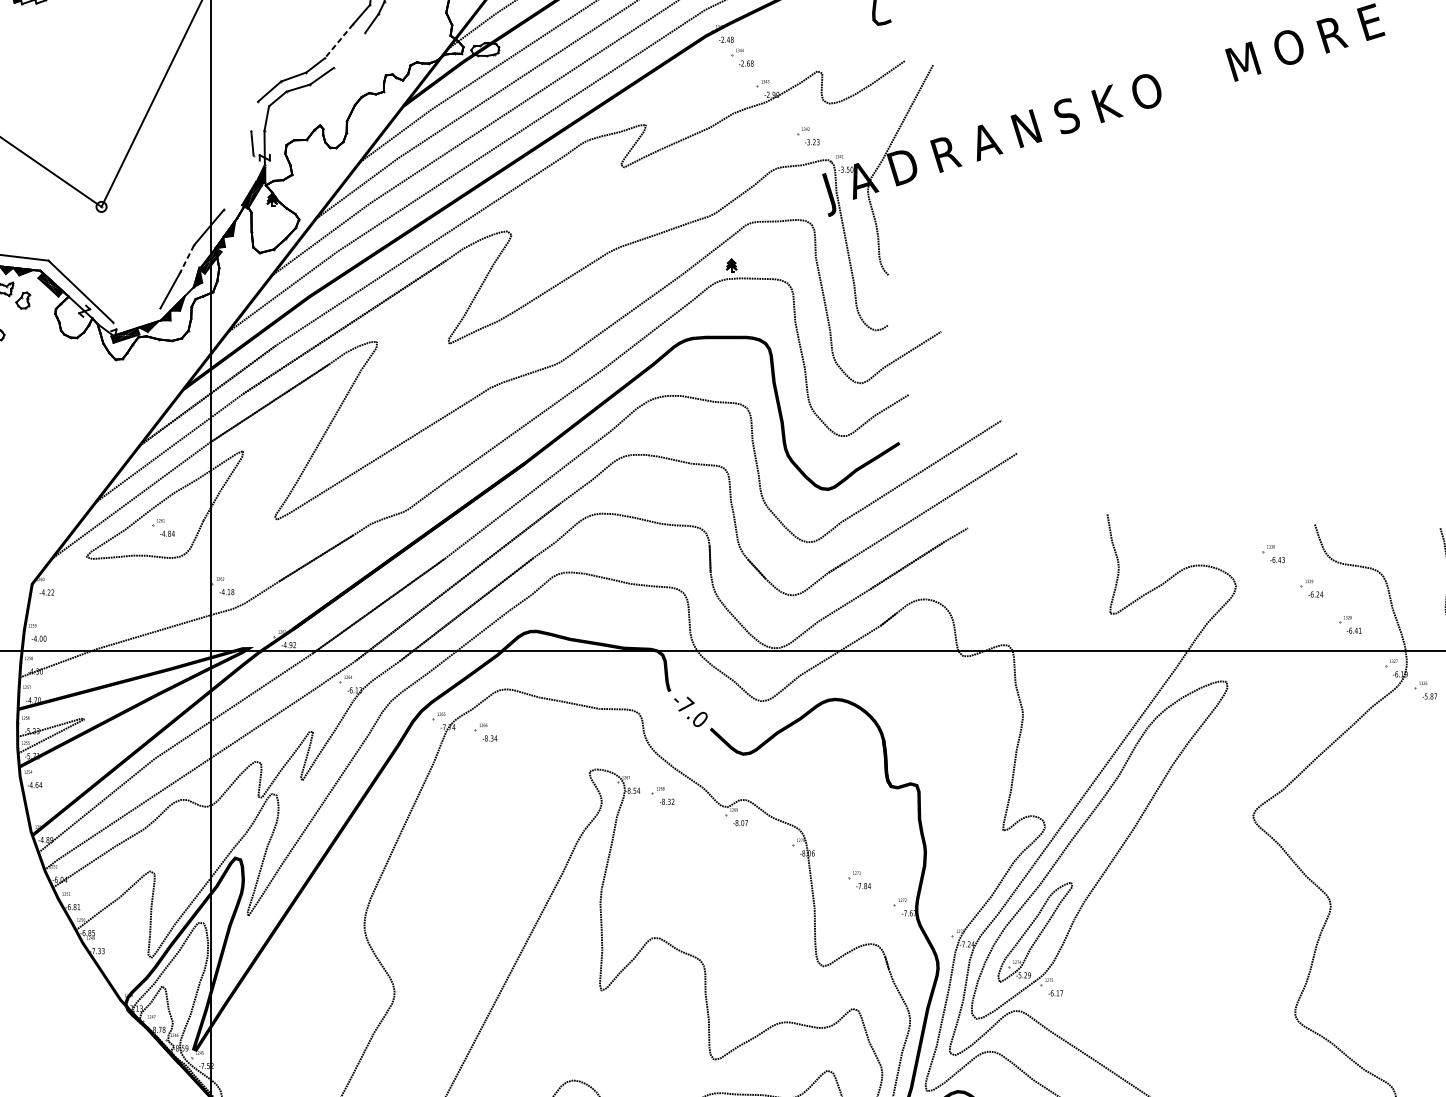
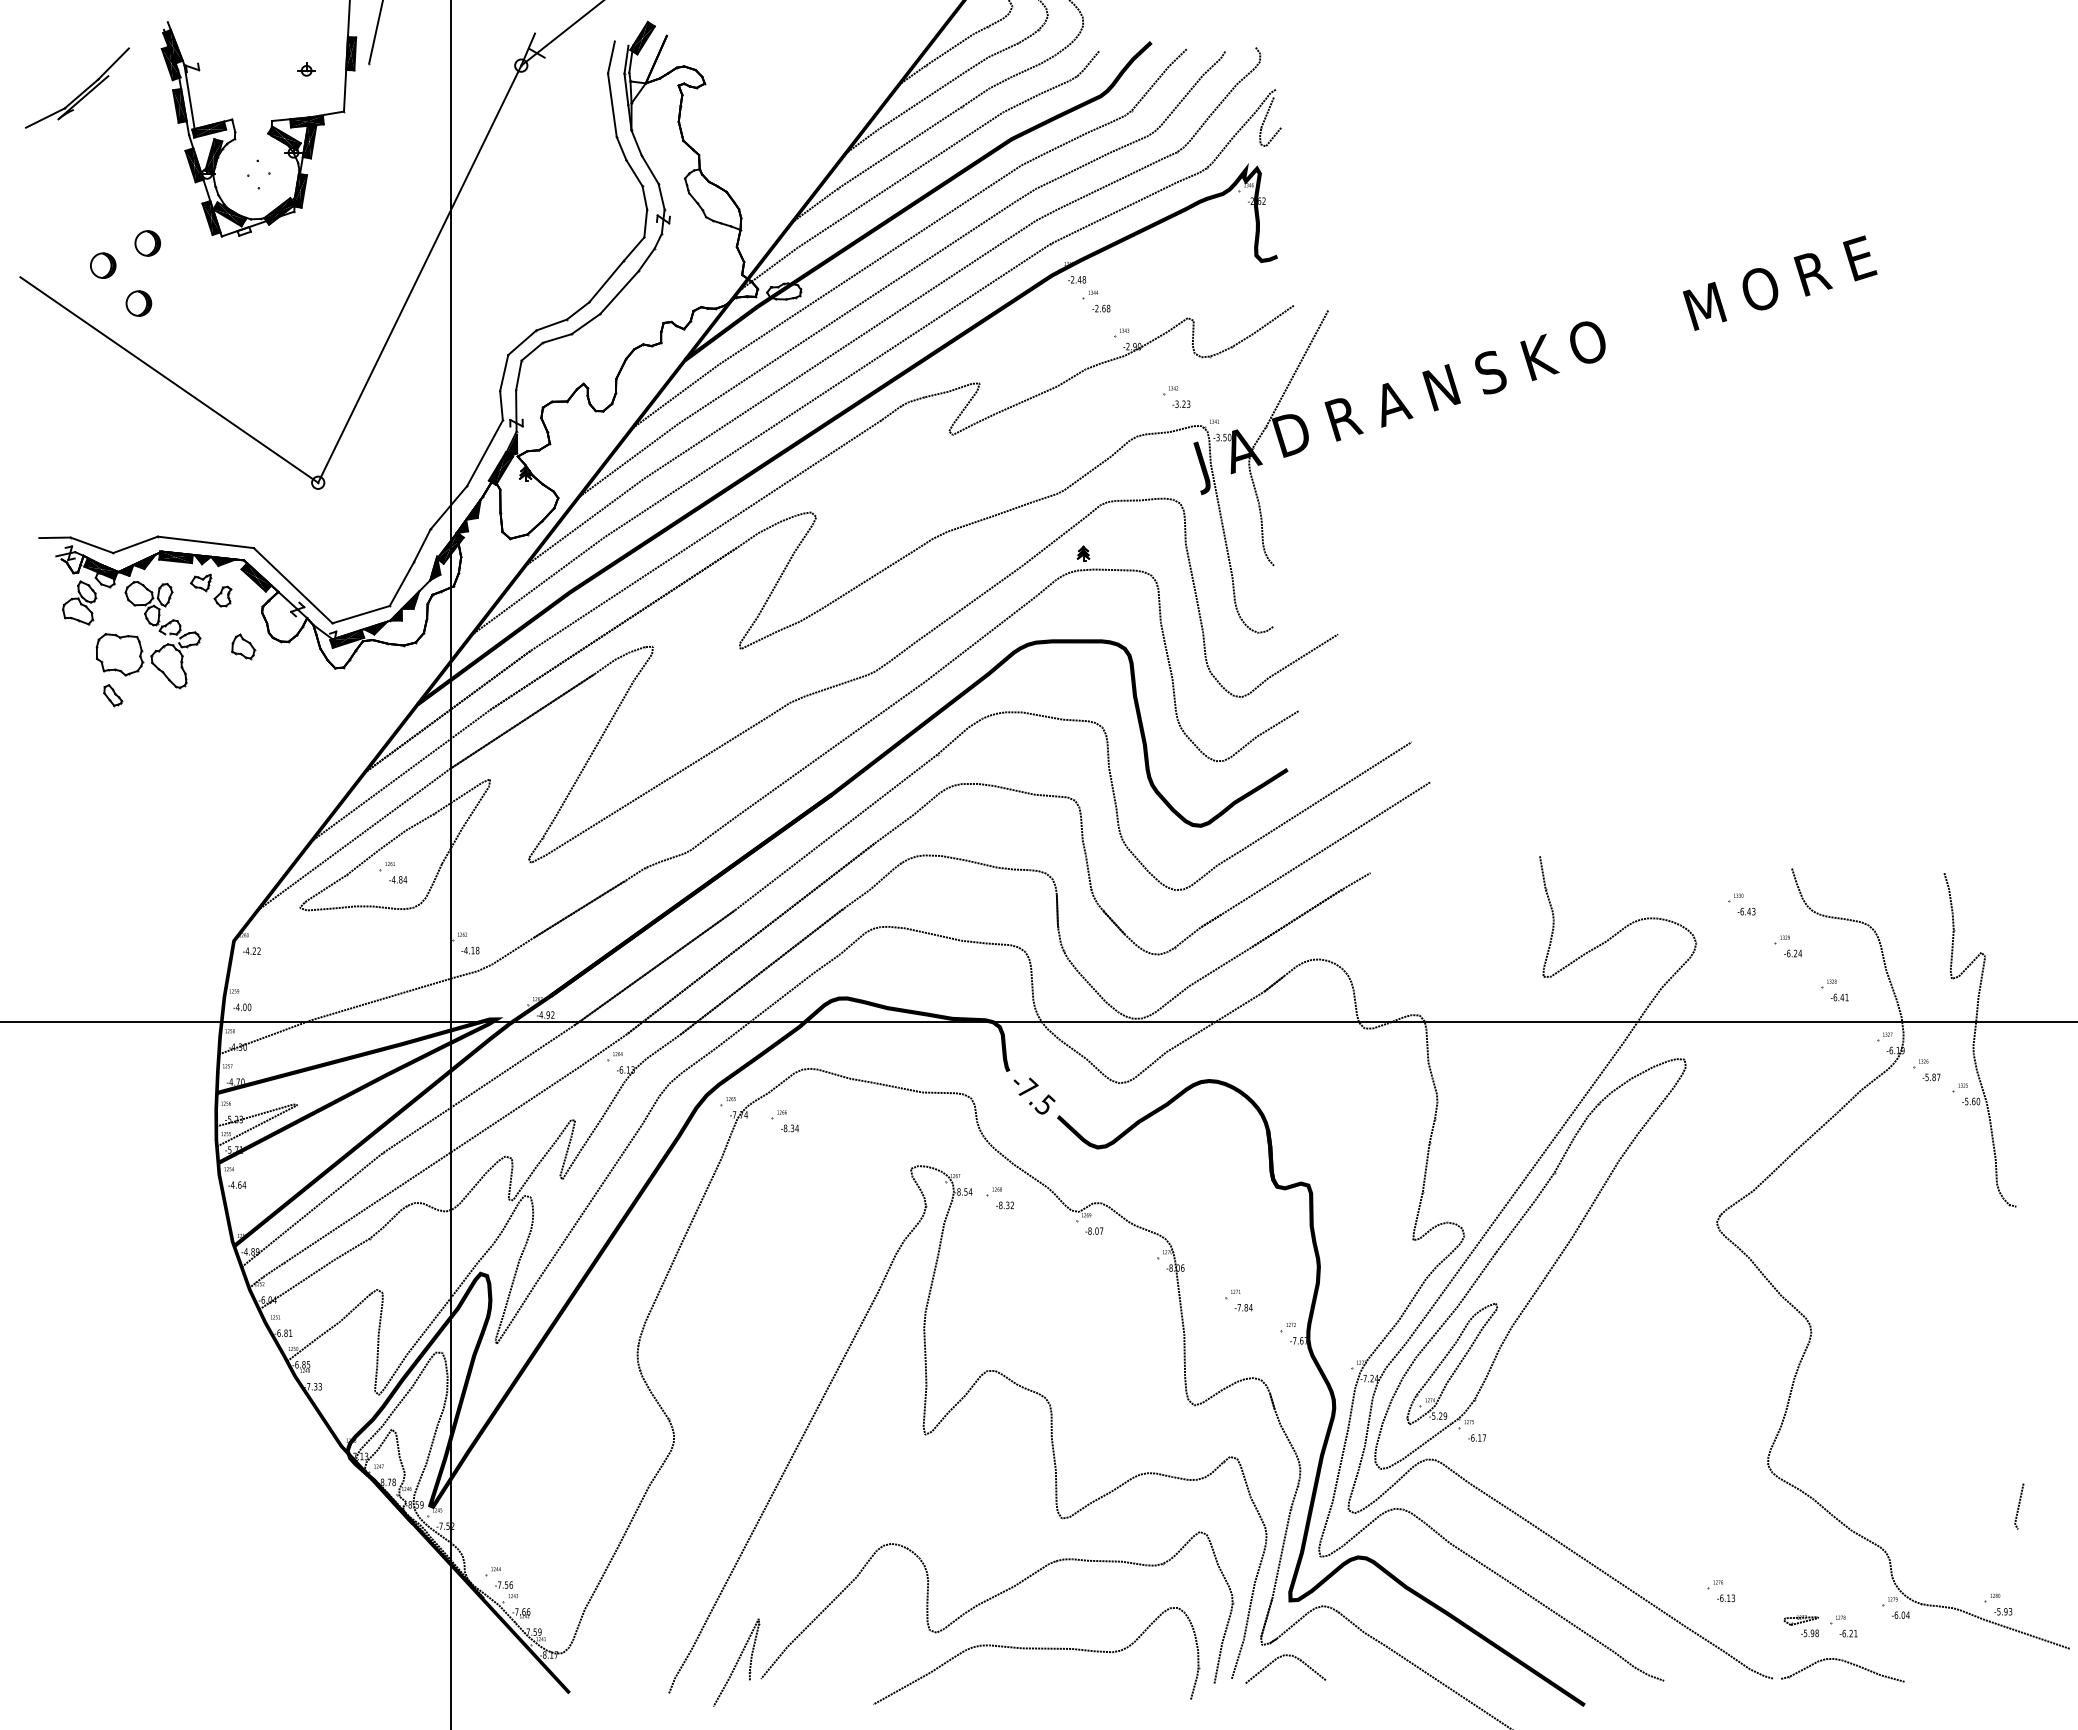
line: (338, 41) -> (606, 281), dashed -> solid
line: (349, 50) -> (619, 292), added
line: (254, 116) -> (504, 373), added
line: (238, 182) -> (484, 453), added
line: (187, 259) -> (422, 546), dashed -> solid
line: (136, 315) -> (360, 614), added
part: (40, 341) -> (243, 646), added
text: (699, 718) -> (1044, 1104), -7.0 -> -7.5

